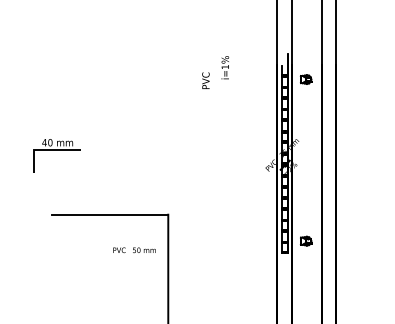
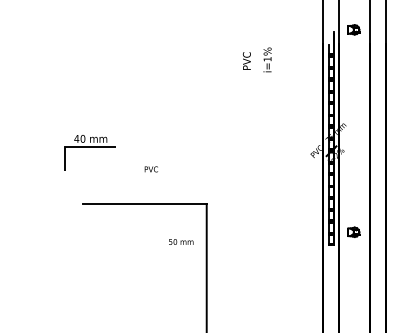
text: (225, 67) -> (267, 59), moved
part: (306, 79) -> (354, 29), moved
part: (56, 155) -> (89, 152), moved
text: (119, 250) -> (151, 169), moved

